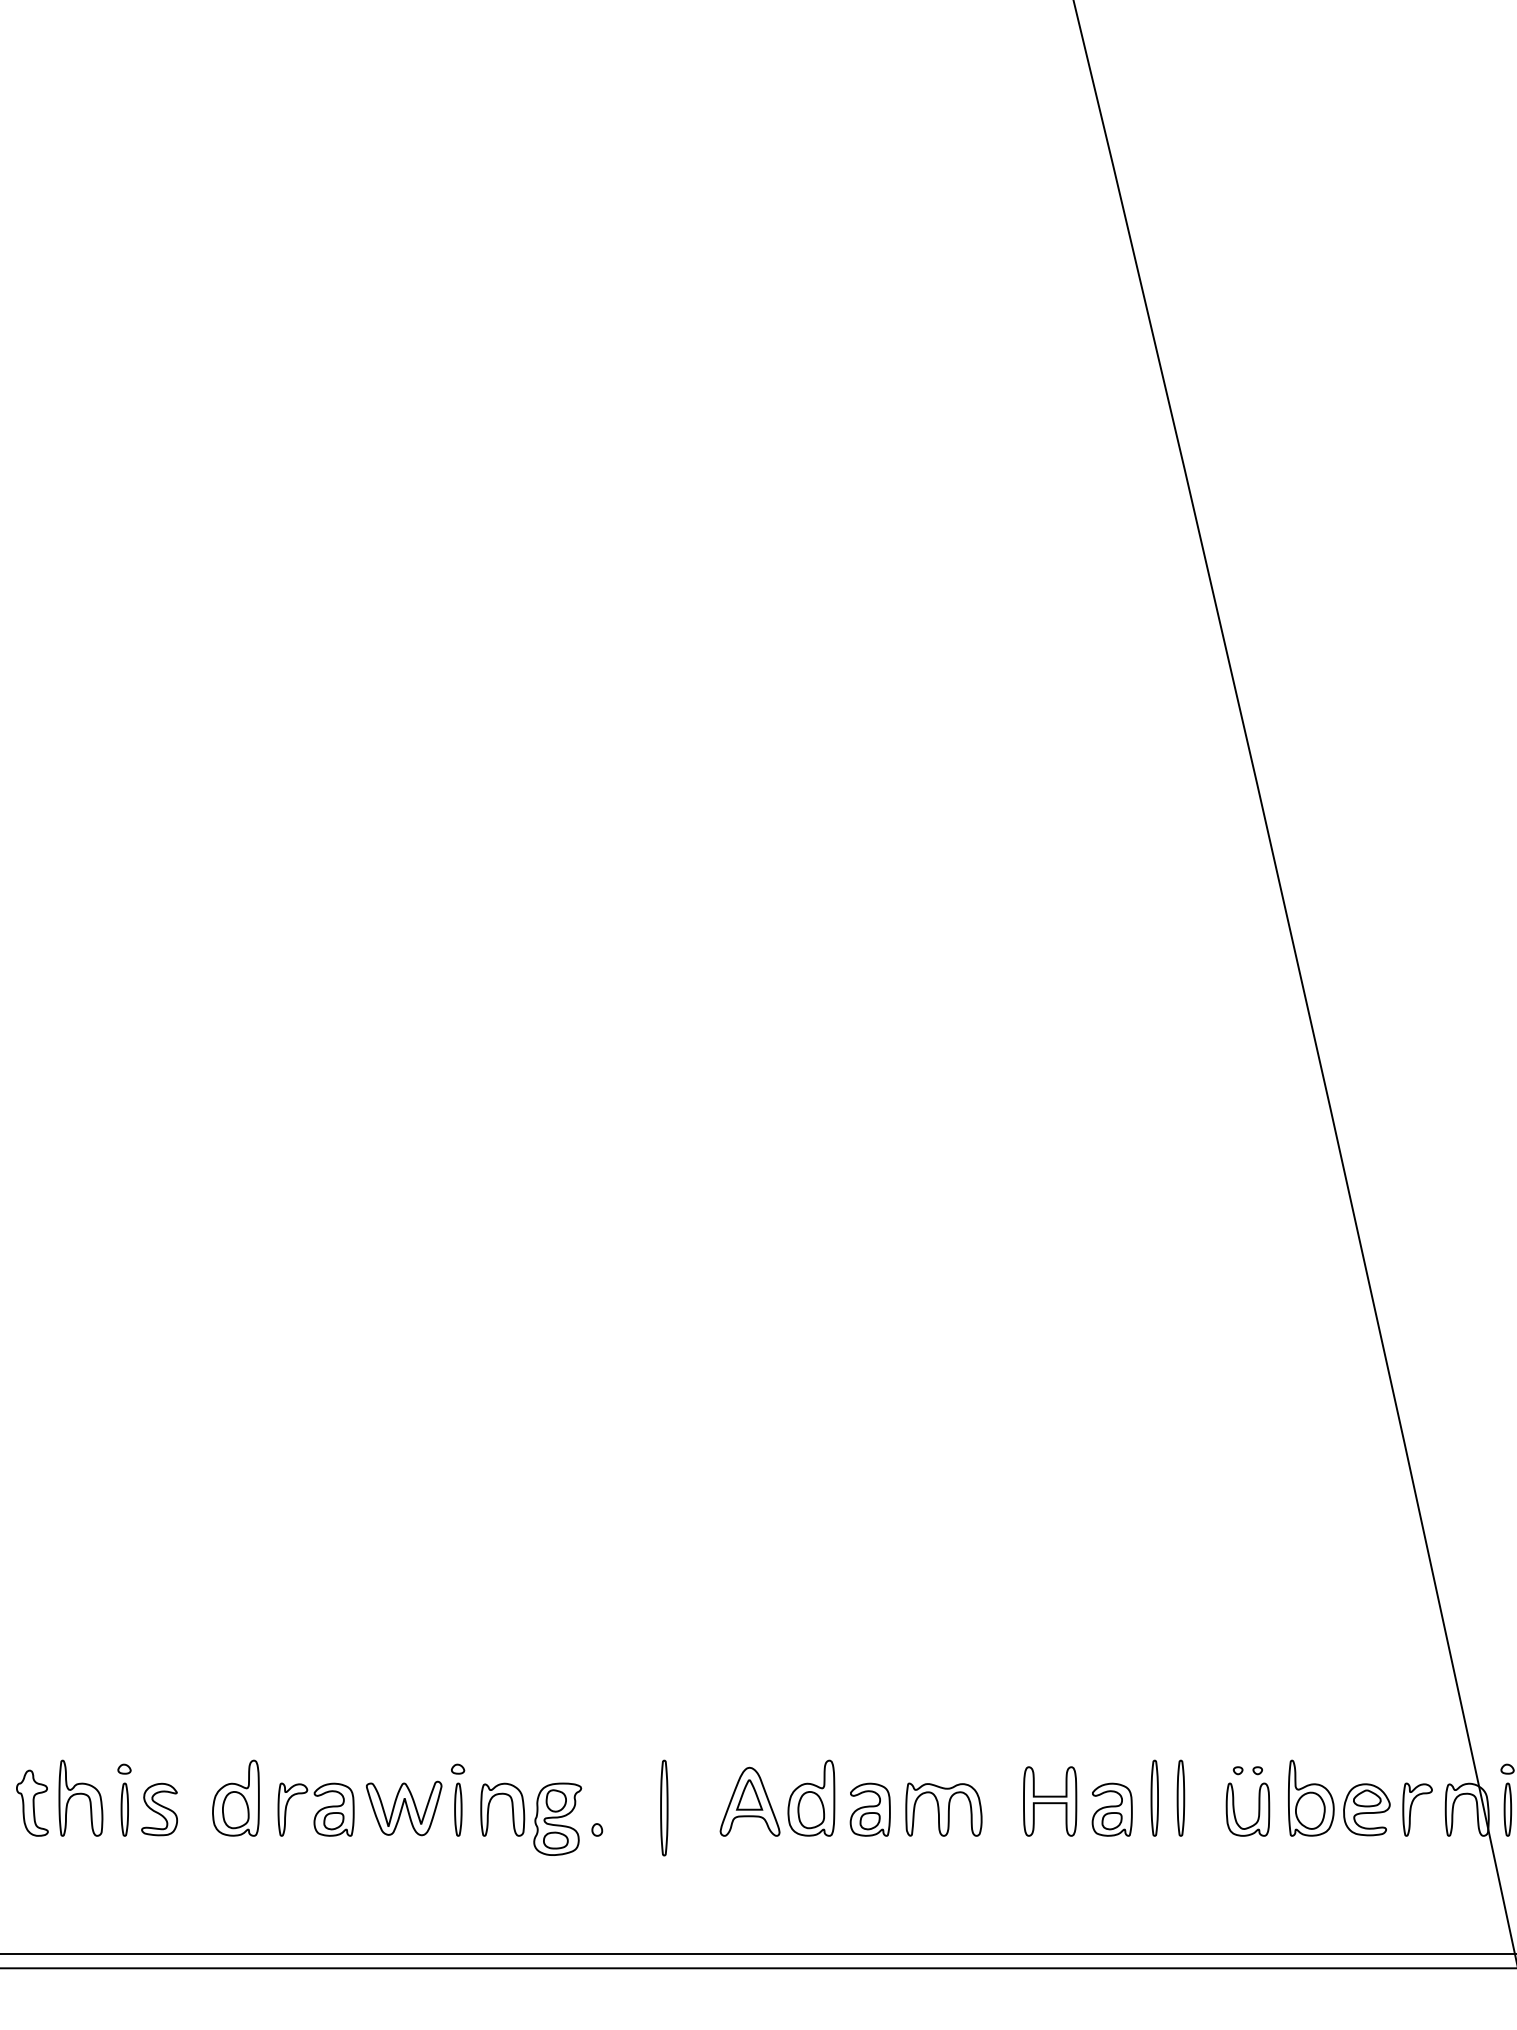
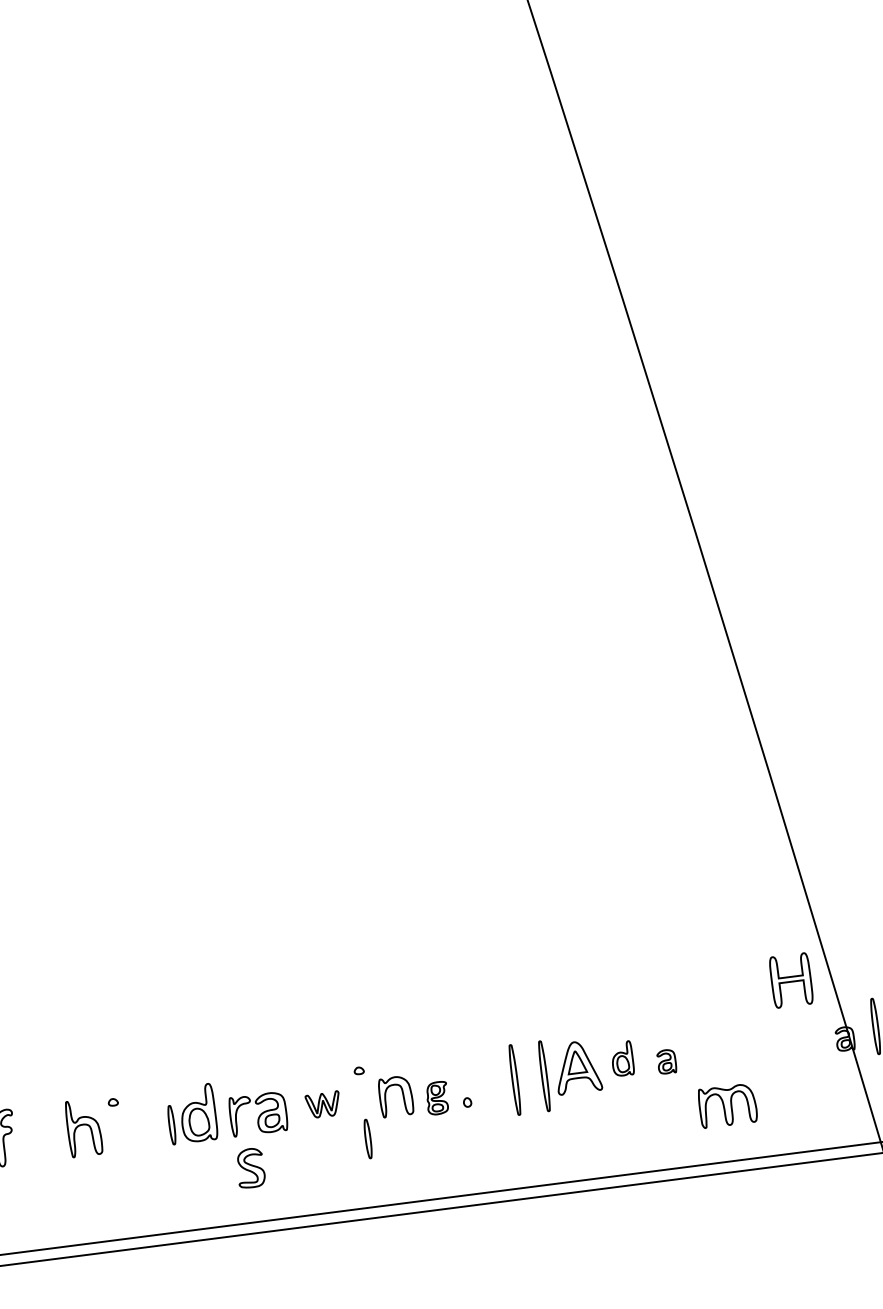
part: (811, 1797) -> (622, 1058), size x0.6
part: (1050, 1801) -> (791, 980), moved
part: (32, 1802) -> (48, 1135), removed
part: (704, 1807) -> (544, 1075), added
part: (404, 1808) -> (323, 1104), size x0.6
part: (124, 1809) -> (171, 1125), moved
part: (159, 1809) -> (250, 1168), moved
part: (458, 1809) -> (368, 1138), moved
part: (869, 1809) -> (666, 1061), size x0.6
part: (943, 1809) -> (727, 1105), moved
part: (1111, 1809) -> (844, 1038), size x0.6
part: (557, 1818) -> (437, 1097), size x0.6

